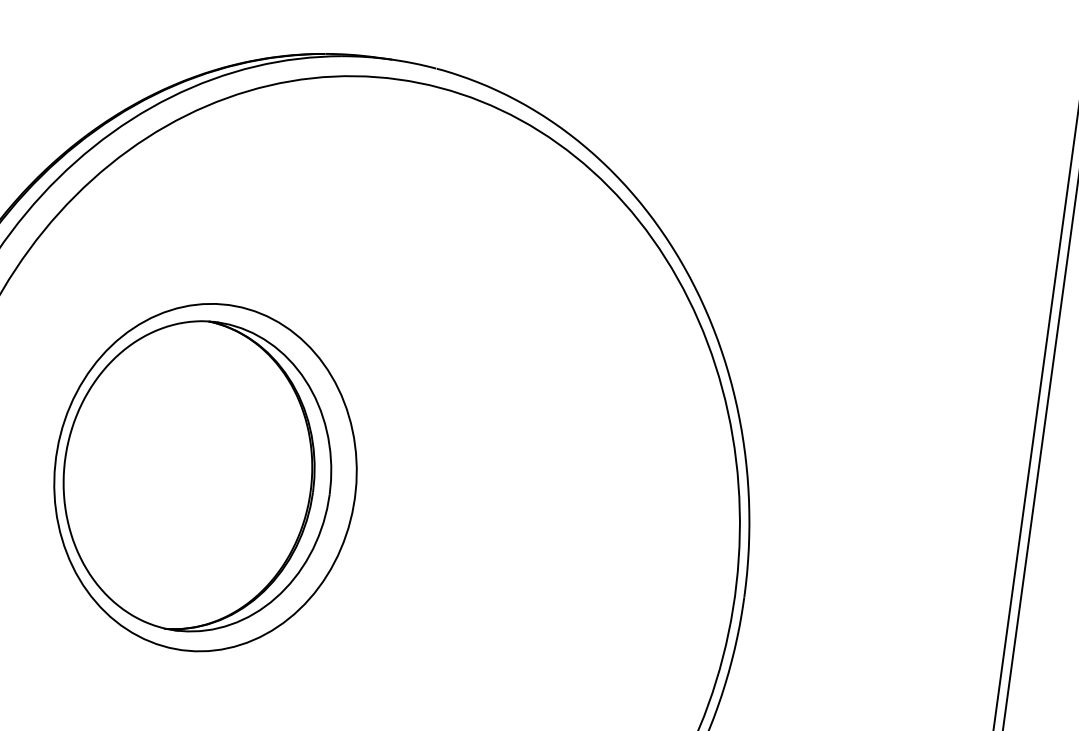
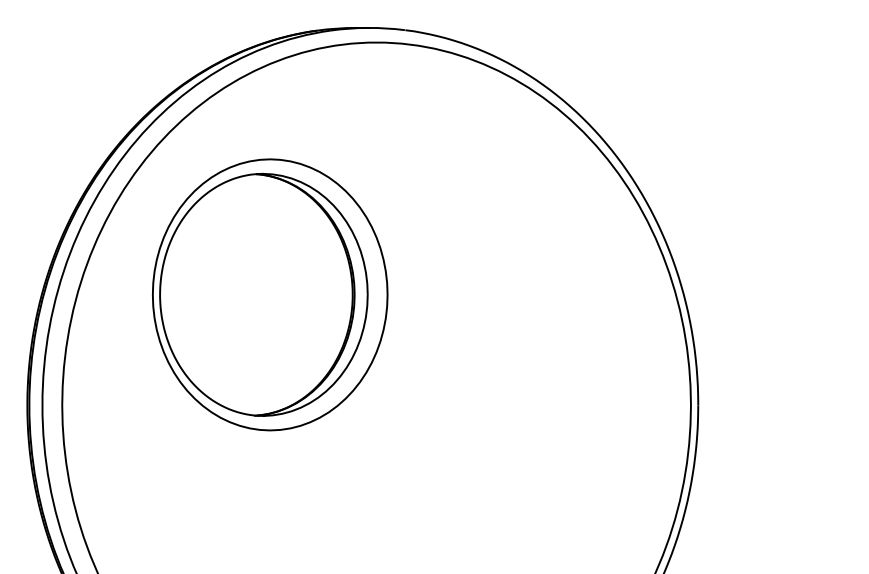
part: (205, 477) -> (270, 294), moved

